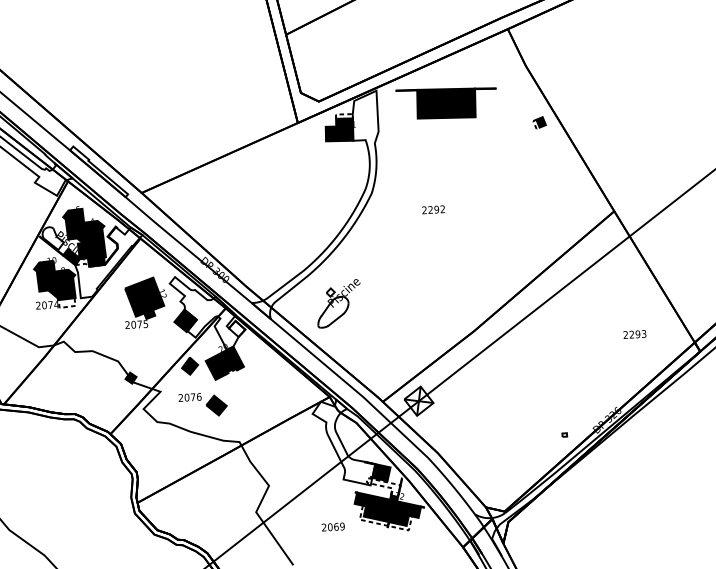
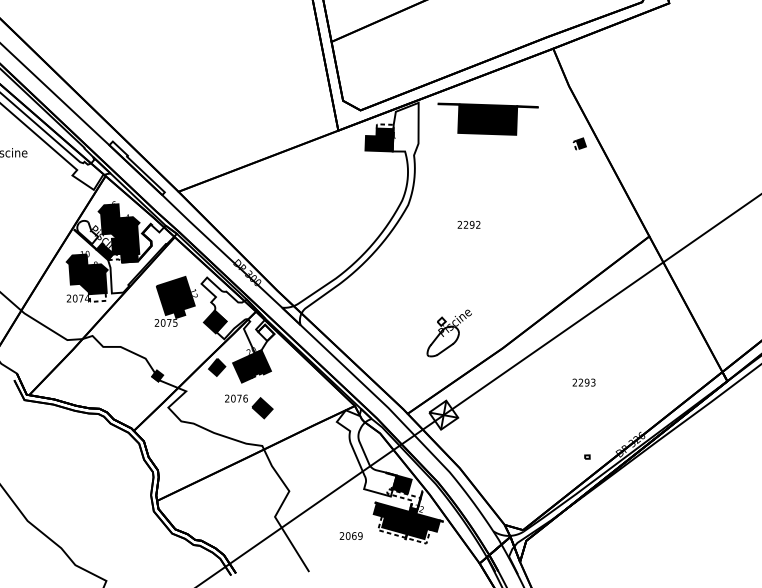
part: (338, 303) -> (448, 333), moved
text: (634, 334) -> (583, 382), moved
part: (203, 404) -> (249, 406), moved

